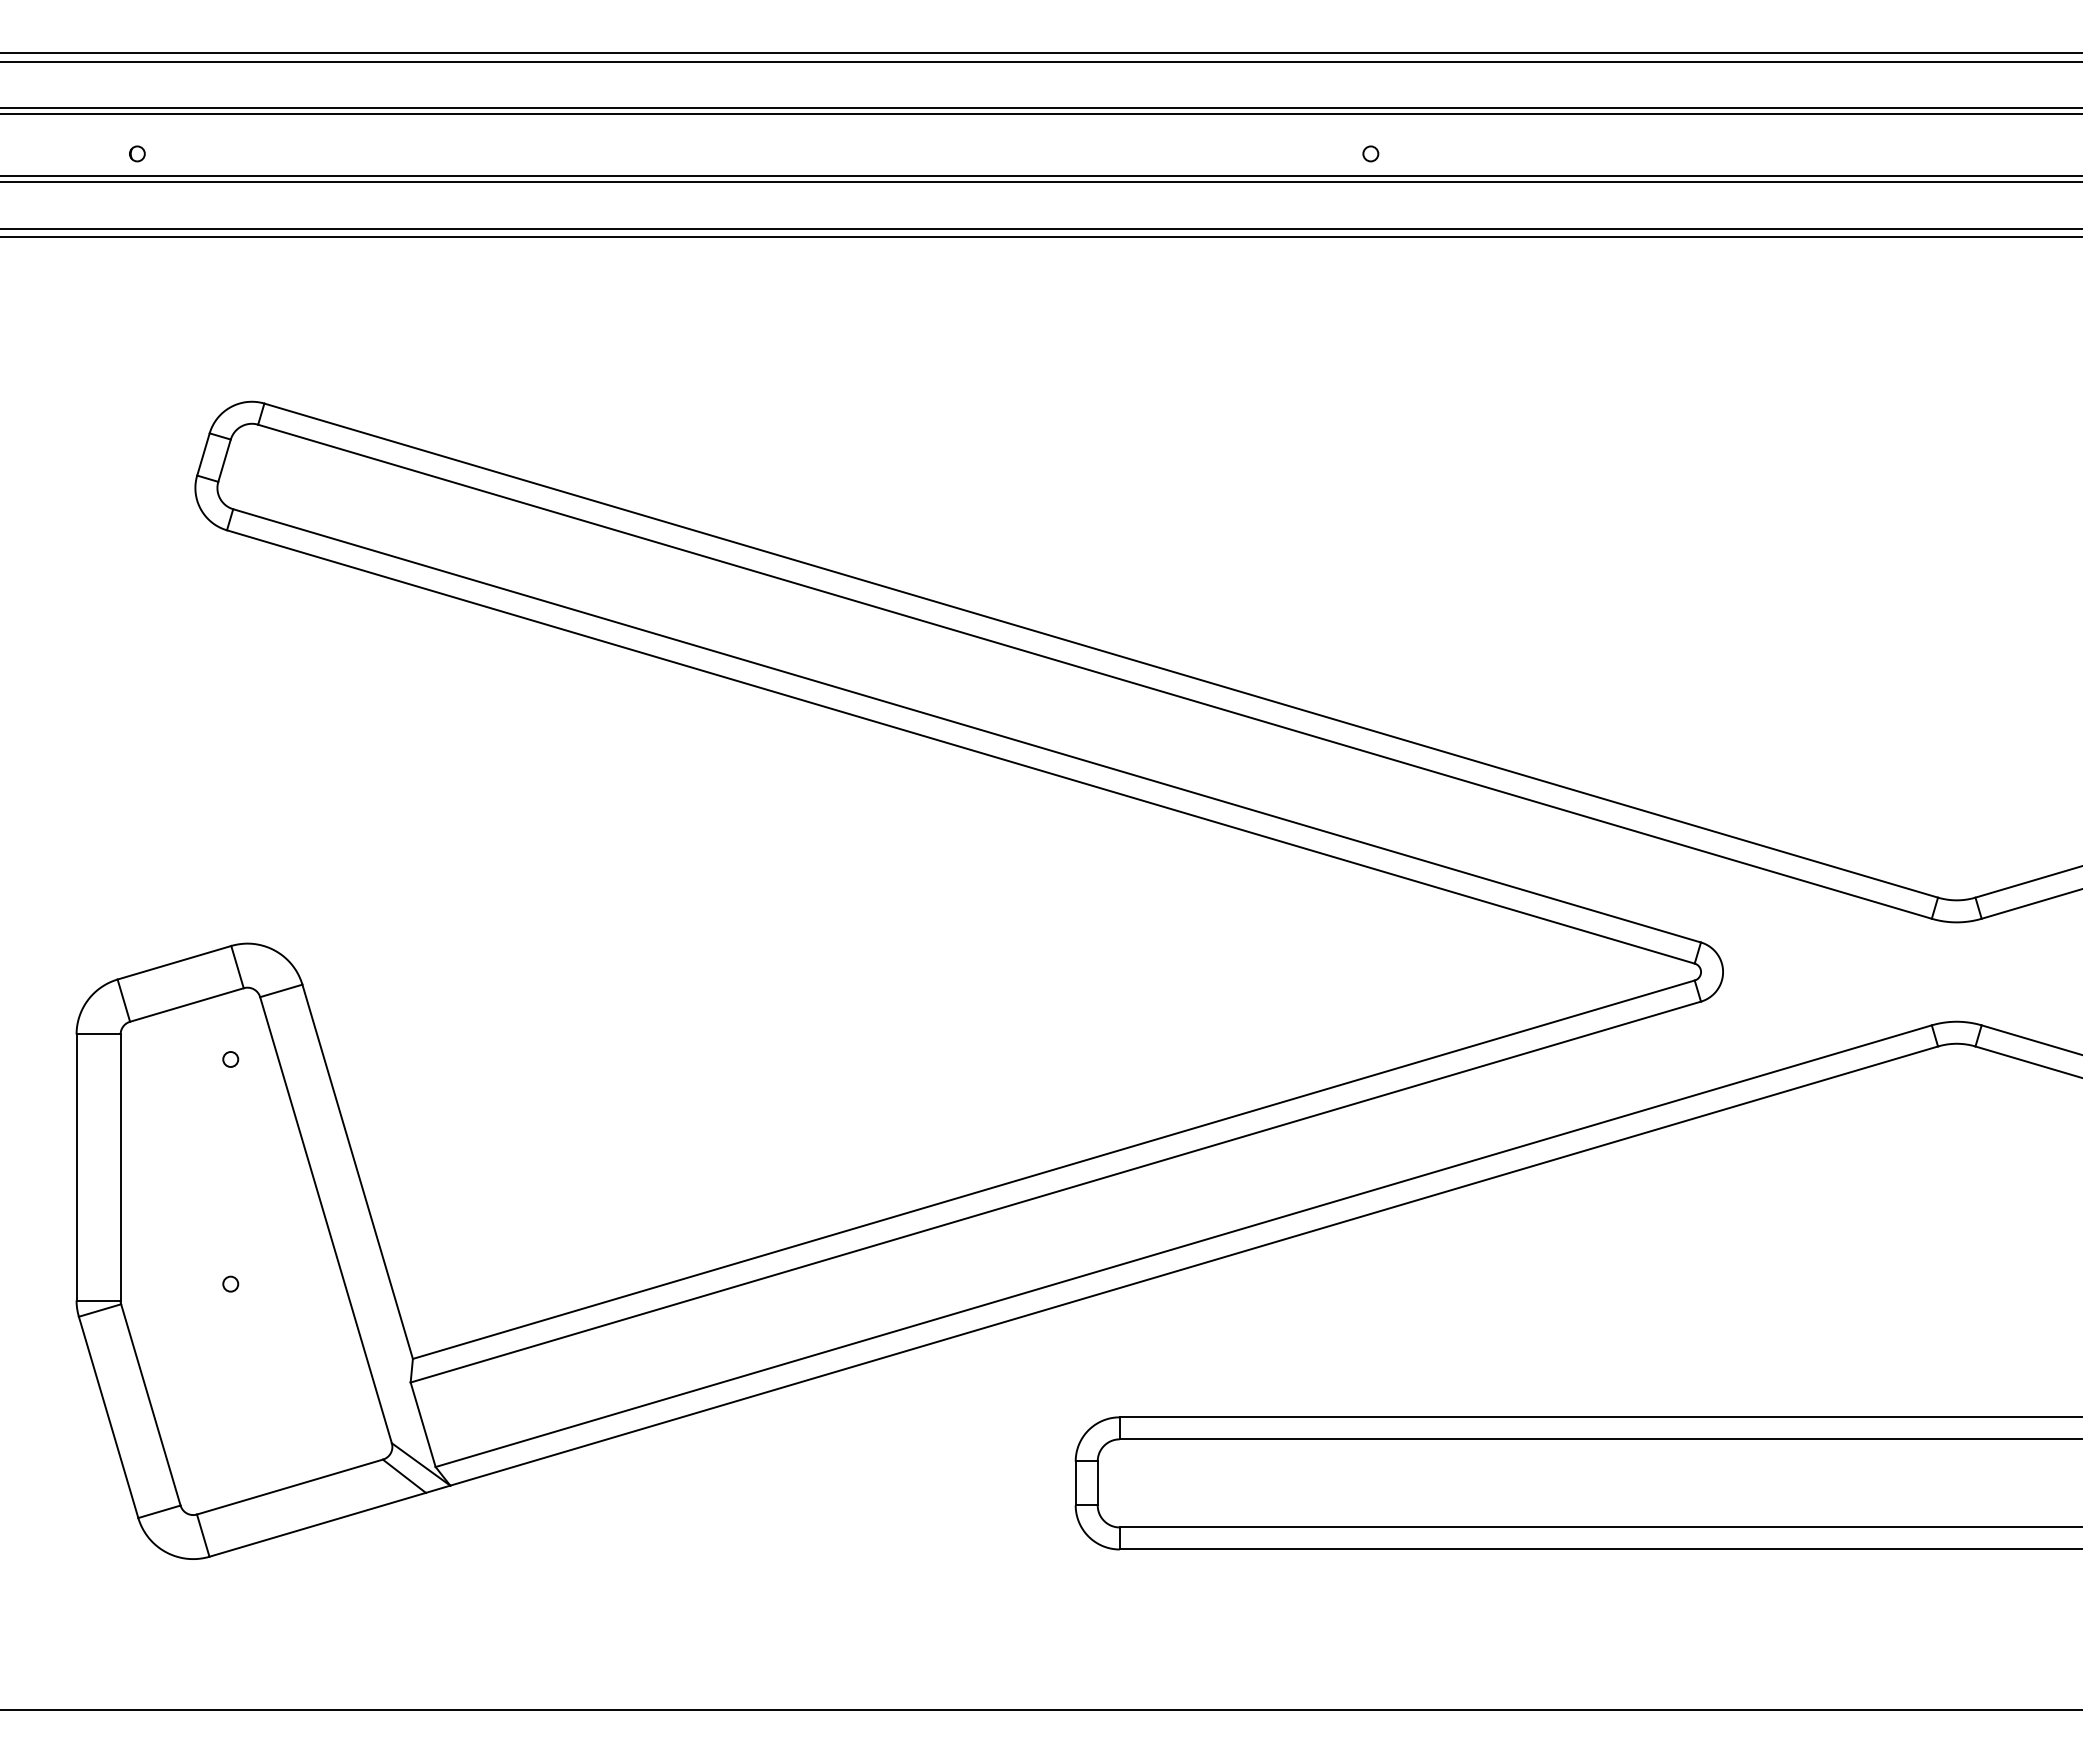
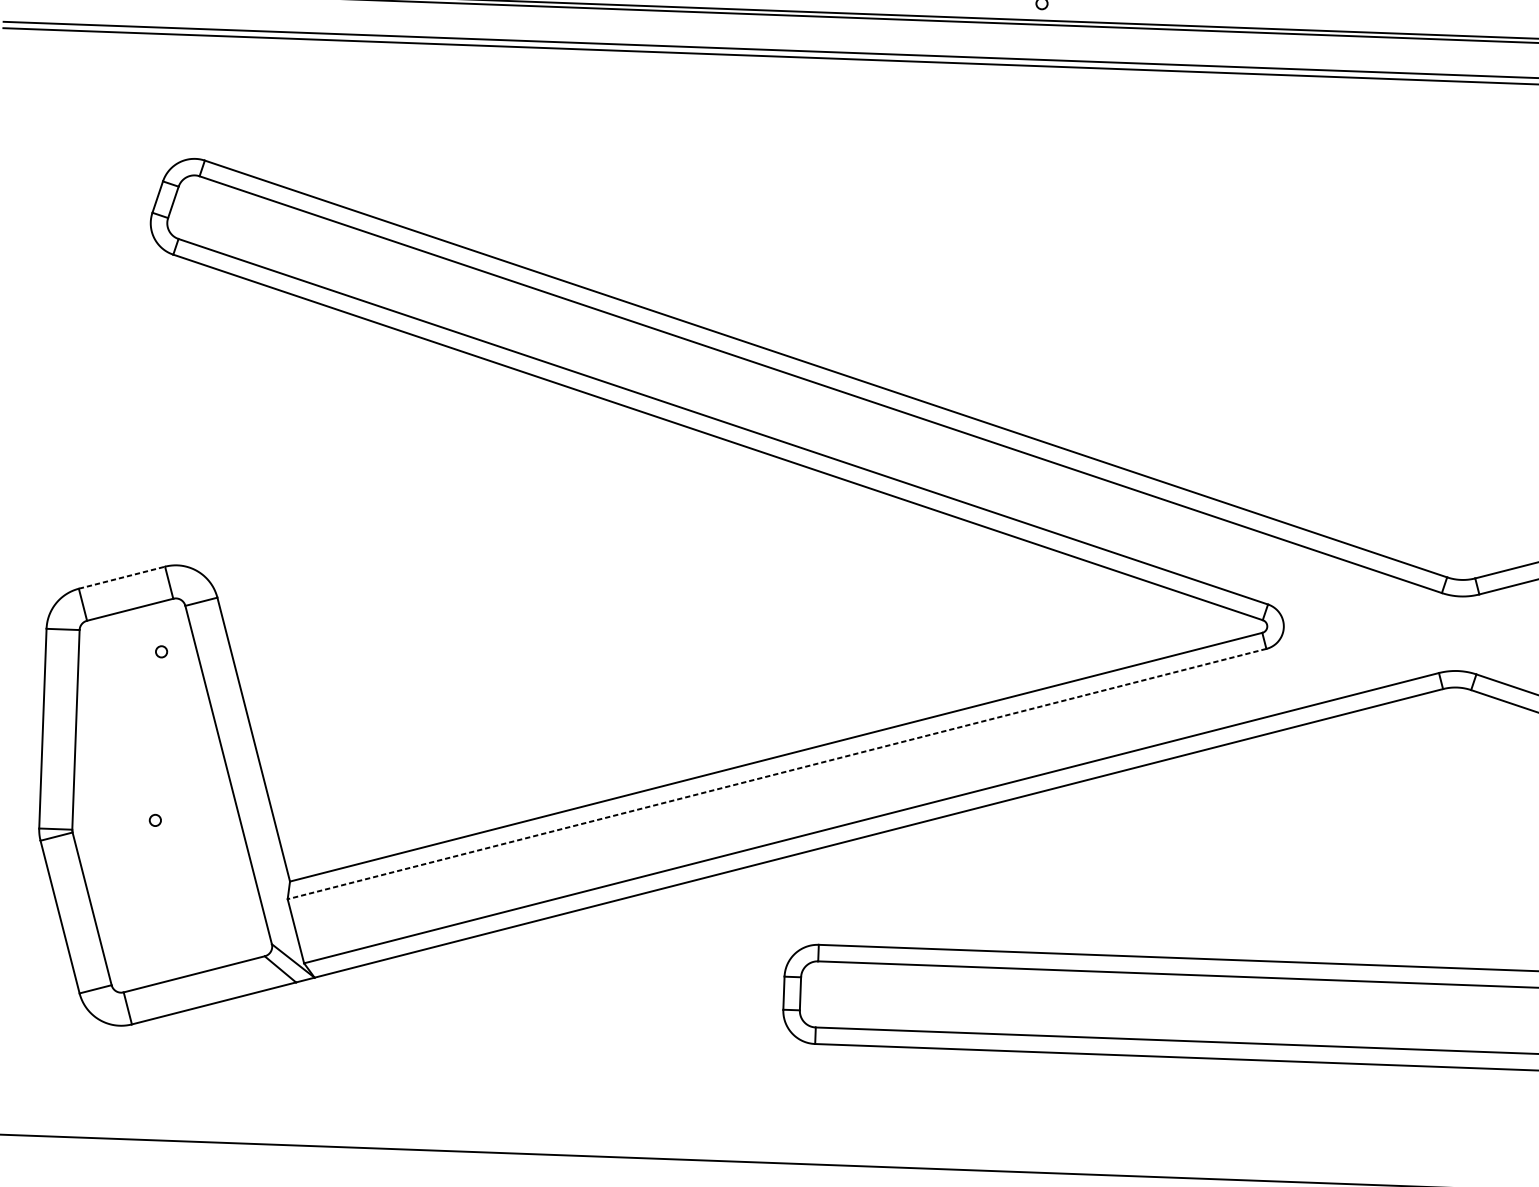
line: (174, 962) -> (122, 577), solid -> dashed
line: (1055, 1192) -> (776, 774), solid -> dashed

